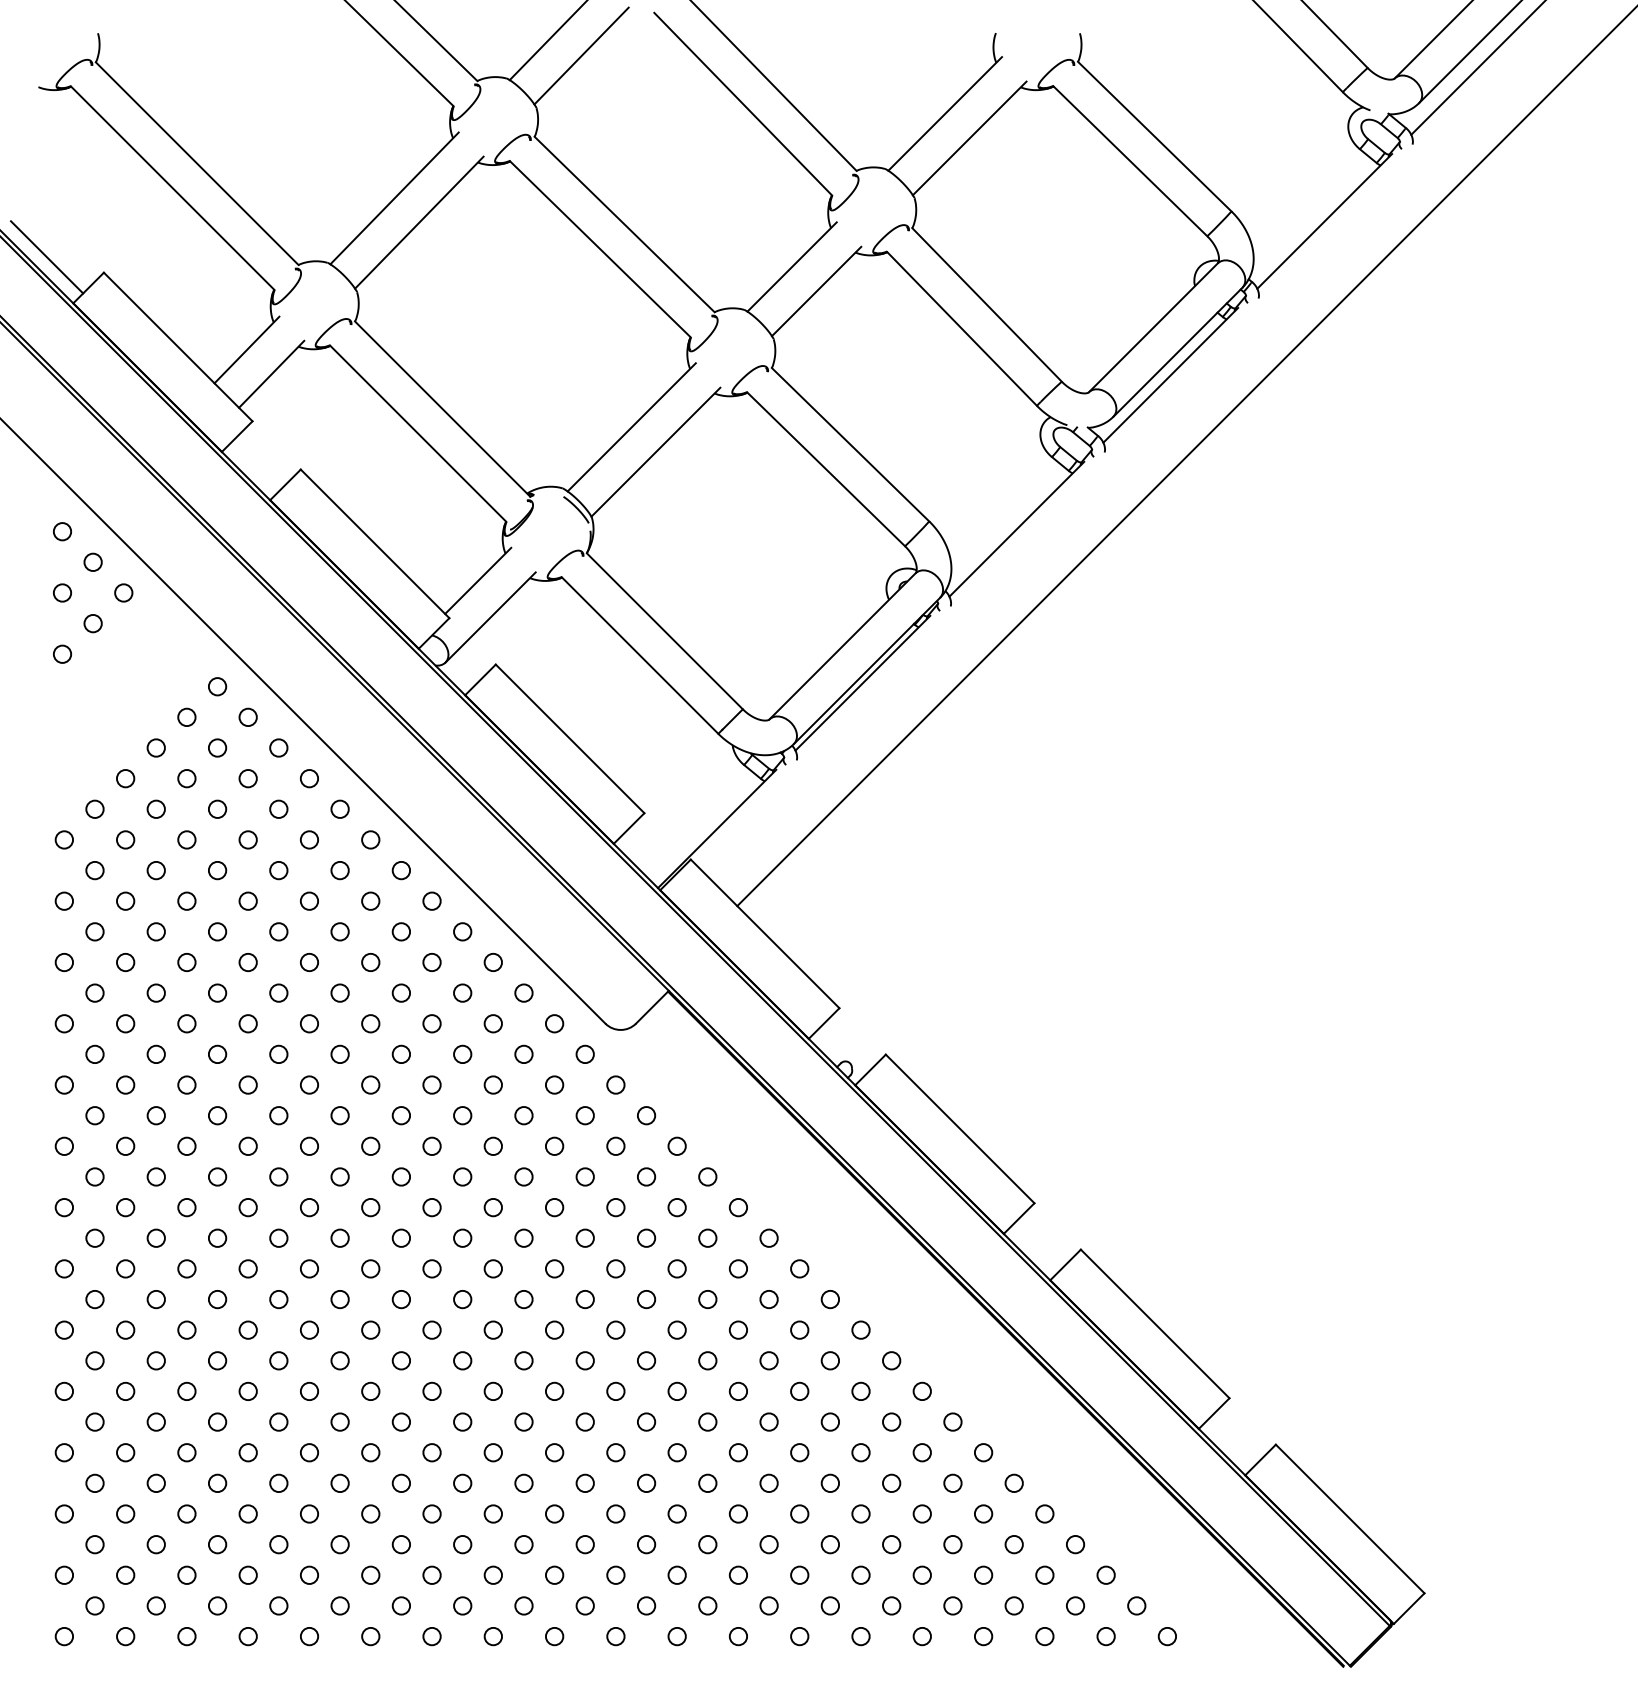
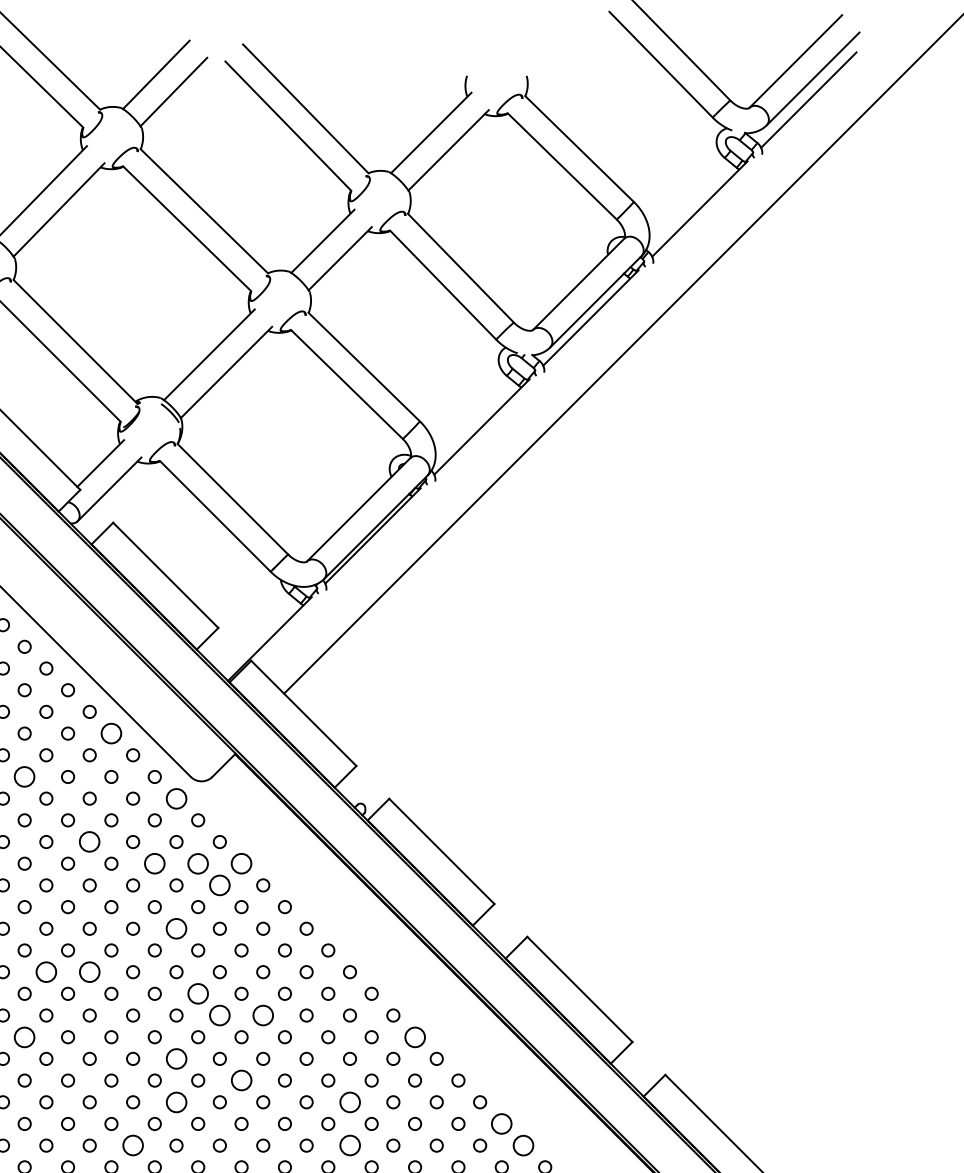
circle: (492, 962) -> (110, 733), size x1.6
circle: (370, 1023) -> (24, 776), size x1.6
circle: (584, 1053) -> (175, 798), size x1.6
circle: (462, 1115) -> (89, 841), size x1.6
circle: (554, 1145) -> (154, 863), size x1.6
circle: (615, 1145) -> (197, 863), size x1.6
circle: (676, 1145) -> (241, 863), size x1.6
circle: (646, 1176) -> (219, 885), size x1.6
circle: (584, 1237) -> (175, 928), size x1.6
circle: (401, 1299) -> (46, 972), size x1.6
circle: (462, 1299) -> (89, 972), size x1.6
circle: (615, 1329) -> (197, 993), size x1.6
circle: (646, 1360) -> (219, 1015), size x1.6
circle: (707, 1360) -> (263, 1015), size x1.6
circle: (370, 1390) -> (24, 1036), size x1.6
circle: (921, 1390) -> (414, 1036), size x1.6
circle: (584, 1421) -> (175, 1058), size x1.6
circle: (676, 1452) -> (241, 1080), size x1.6
circle: (584, 1482) -> (175, 1101), size x1.6
circle: (829, 1482) -> (349, 1101), size x1.6
circle: (1044, 1513) -> (501, 1123), size x1.6
circle: (523, 1544) -> (132, 1145), size x1.6
circle: (829, 1544) -> (349, 1145), size x1.6
circle: (1075, 1544) -> (523, 1145), size x1.6

